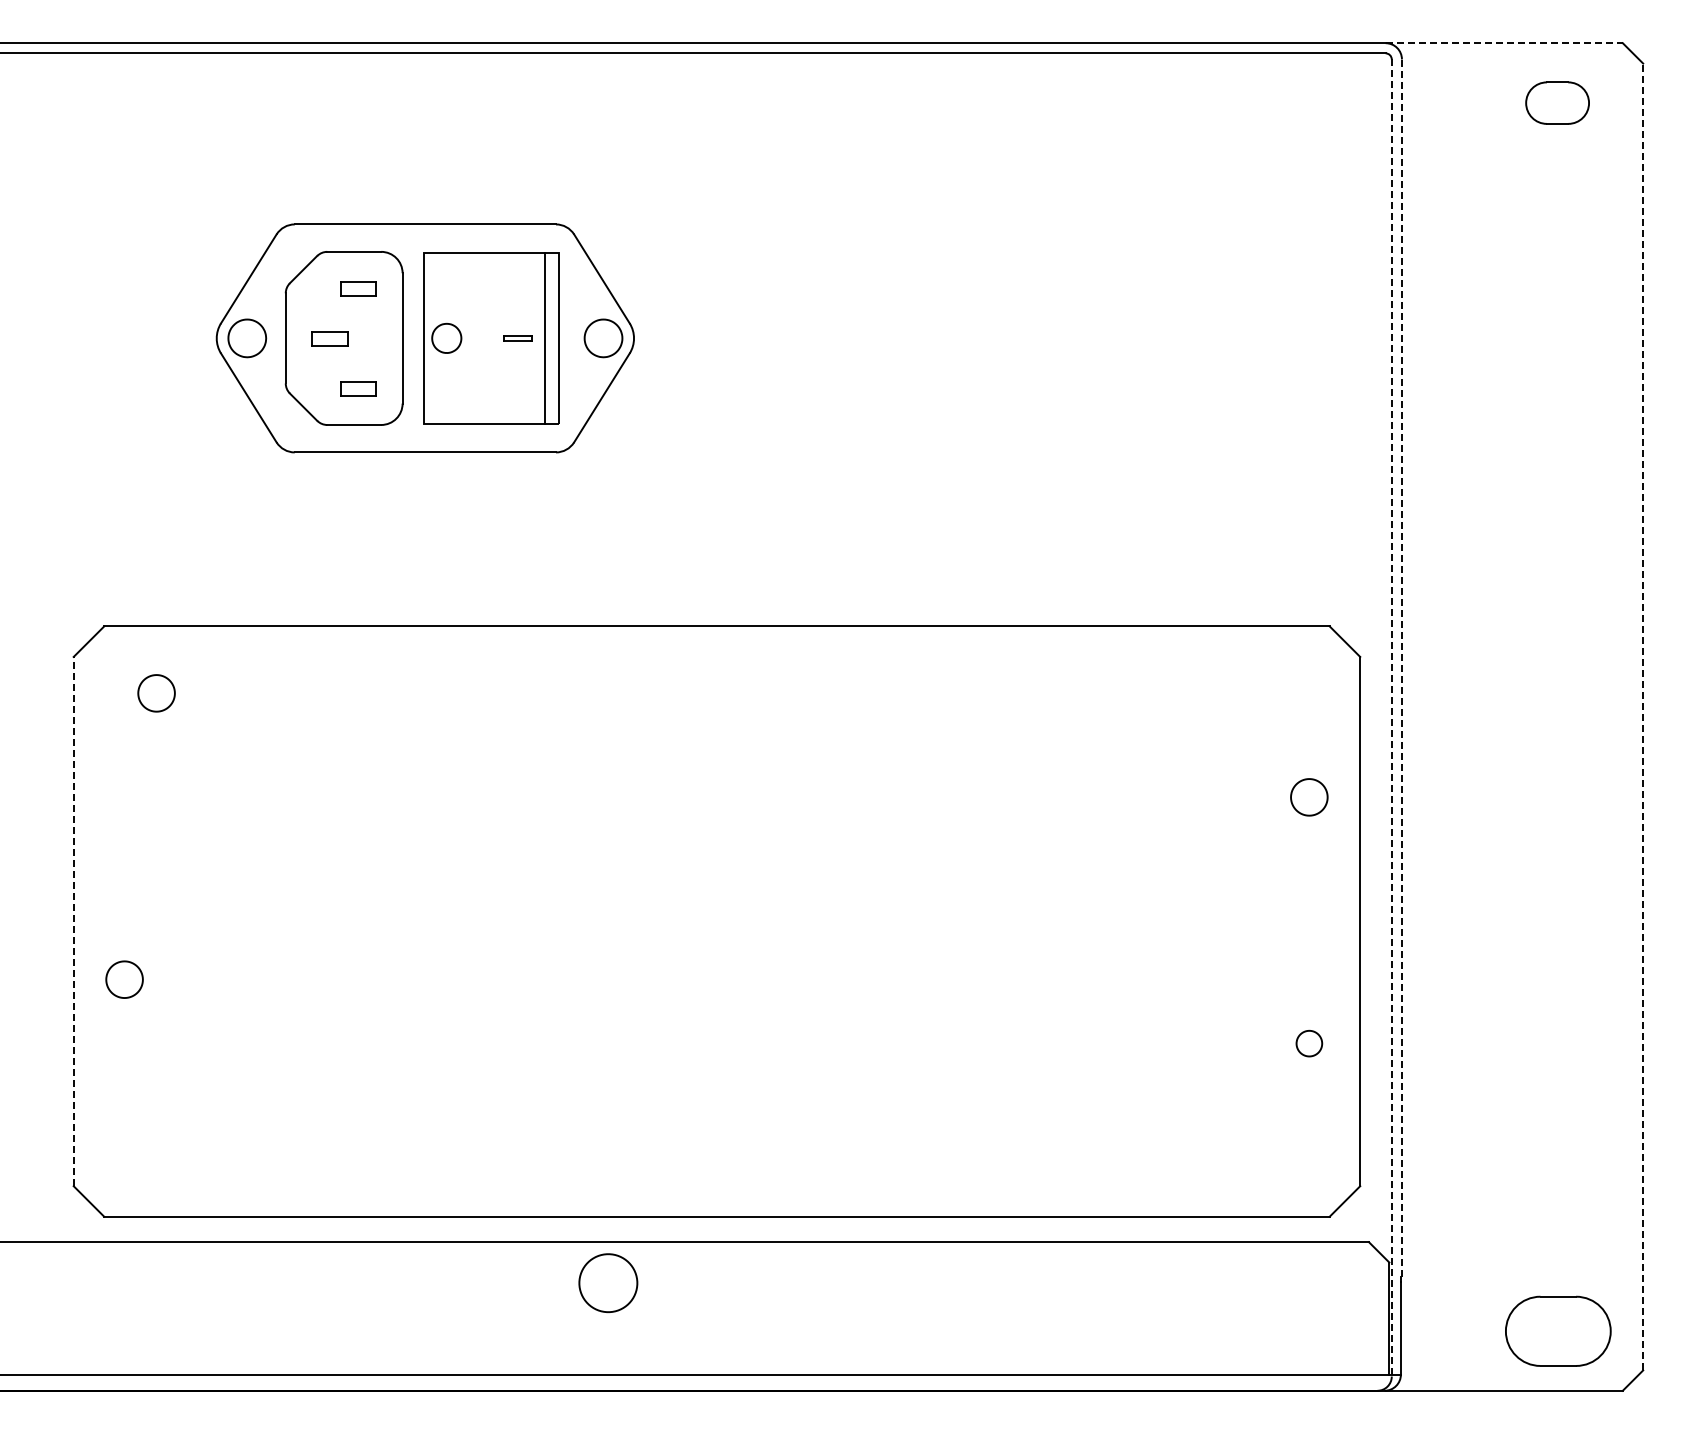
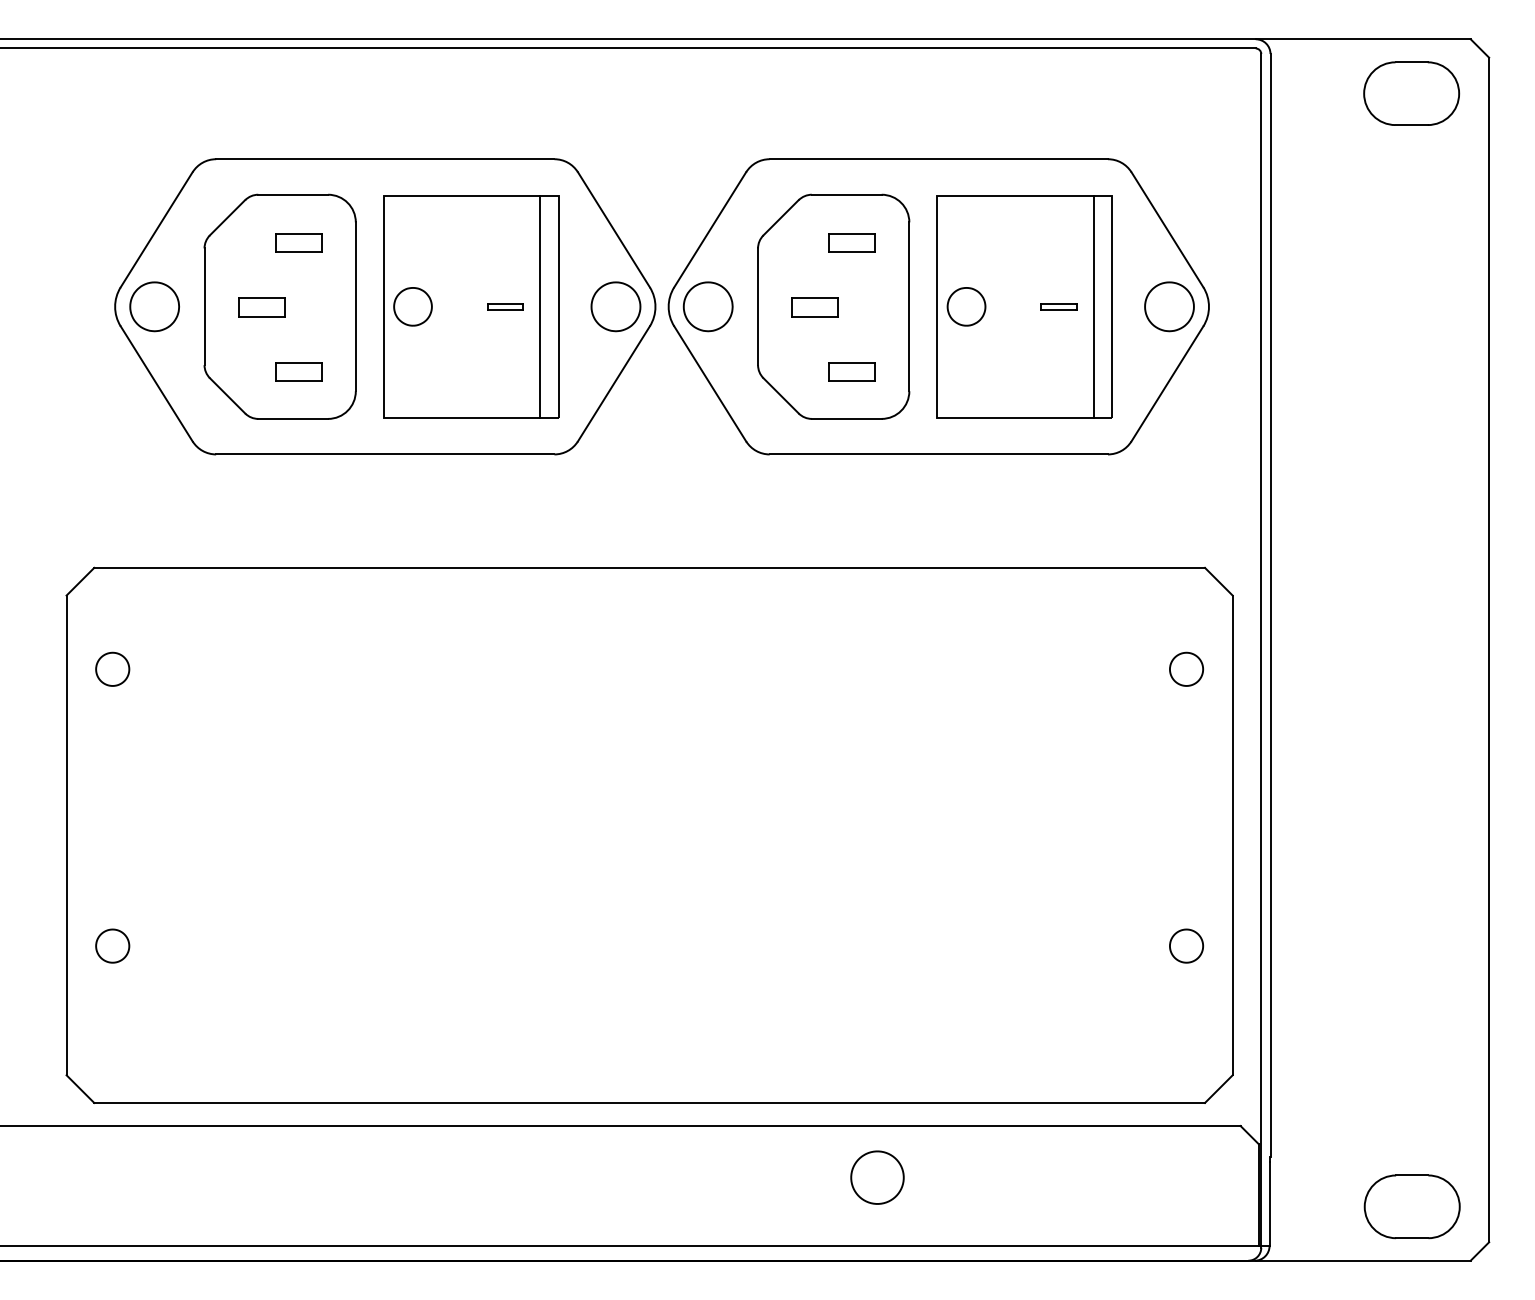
line: (1504, 43) -> (1363, 39), dashed -> solid
part: (1557, 102) -> (1411, 93), size x1.67
part: (425, 338) -> (385, 306), size x1.43
part: (1035, 338) -> (938, 306), added
line: (1401, 668) -> (1270, 606), dashed -> solid
part: (156, 693) -> (112, 669), moved
line: (1643, 716) -> (1489, 649), dashed -> solid
line: (1391, 718) -> (1261, 651), dashed -> solid
part: (1309, 797) -> (1186, 669), moved
line: (73, 921) -> (66, 835), dashed -> solid
part: (124, 979) -> (112, 945), moved
part: (1309, 1043) -> (1186, 945), size x1.43
part: (608, 1283) -> (877, 1177), moved

